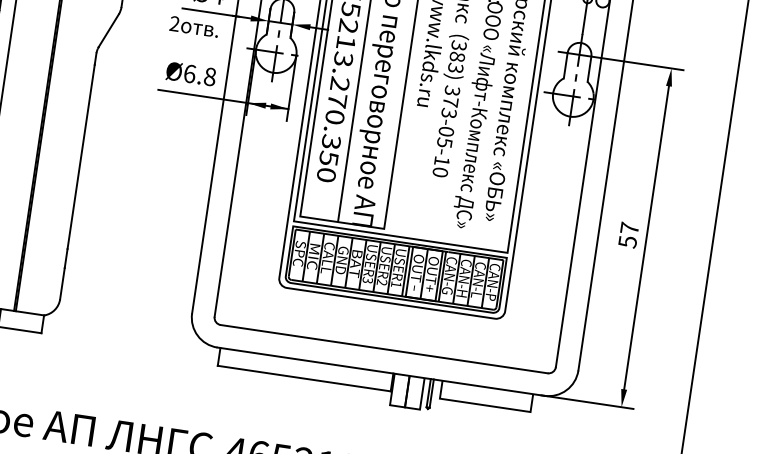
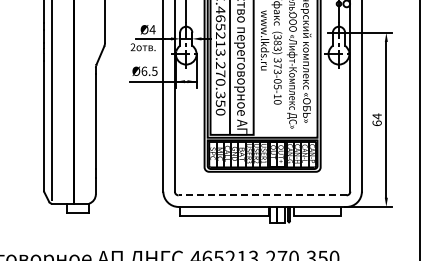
text: (209, 75) -> (154, 70), Ø6.8 -> Ø6.5
text: (627, 234) -> (376, 119), 57 -> 64
line: (383, 349) -> (262, 195), solid -> dashed

